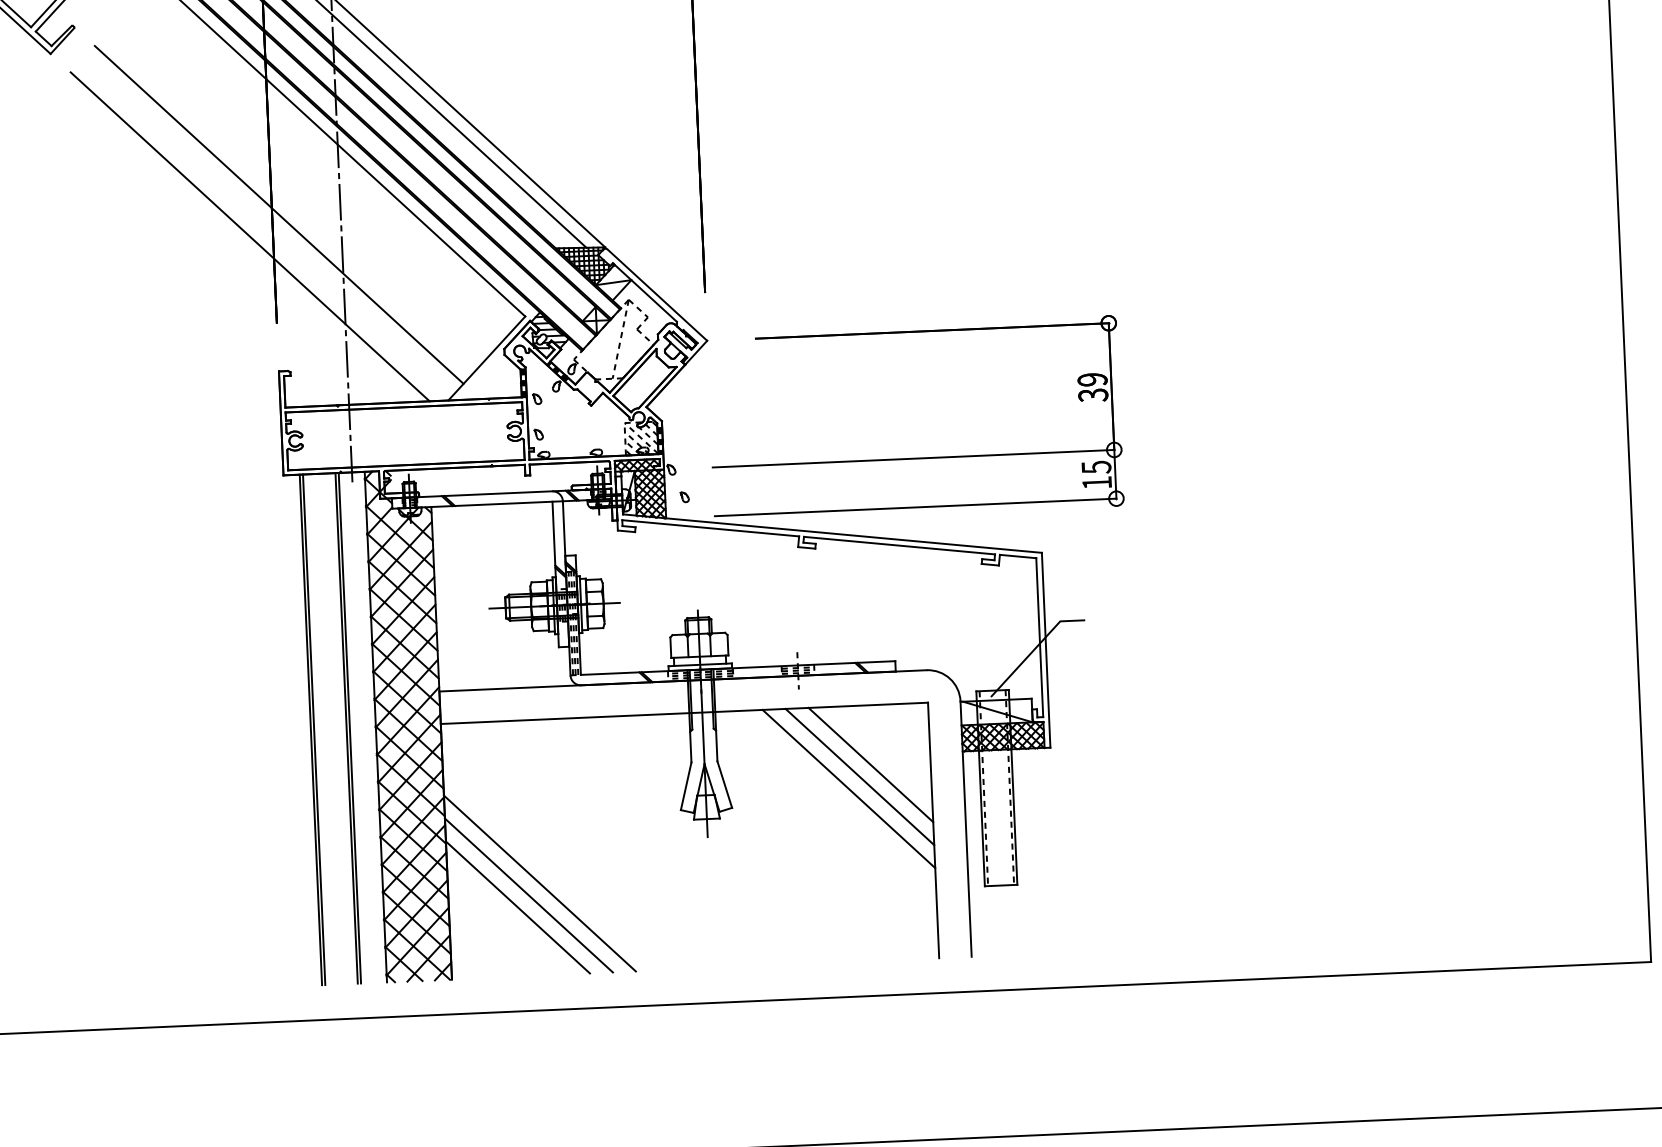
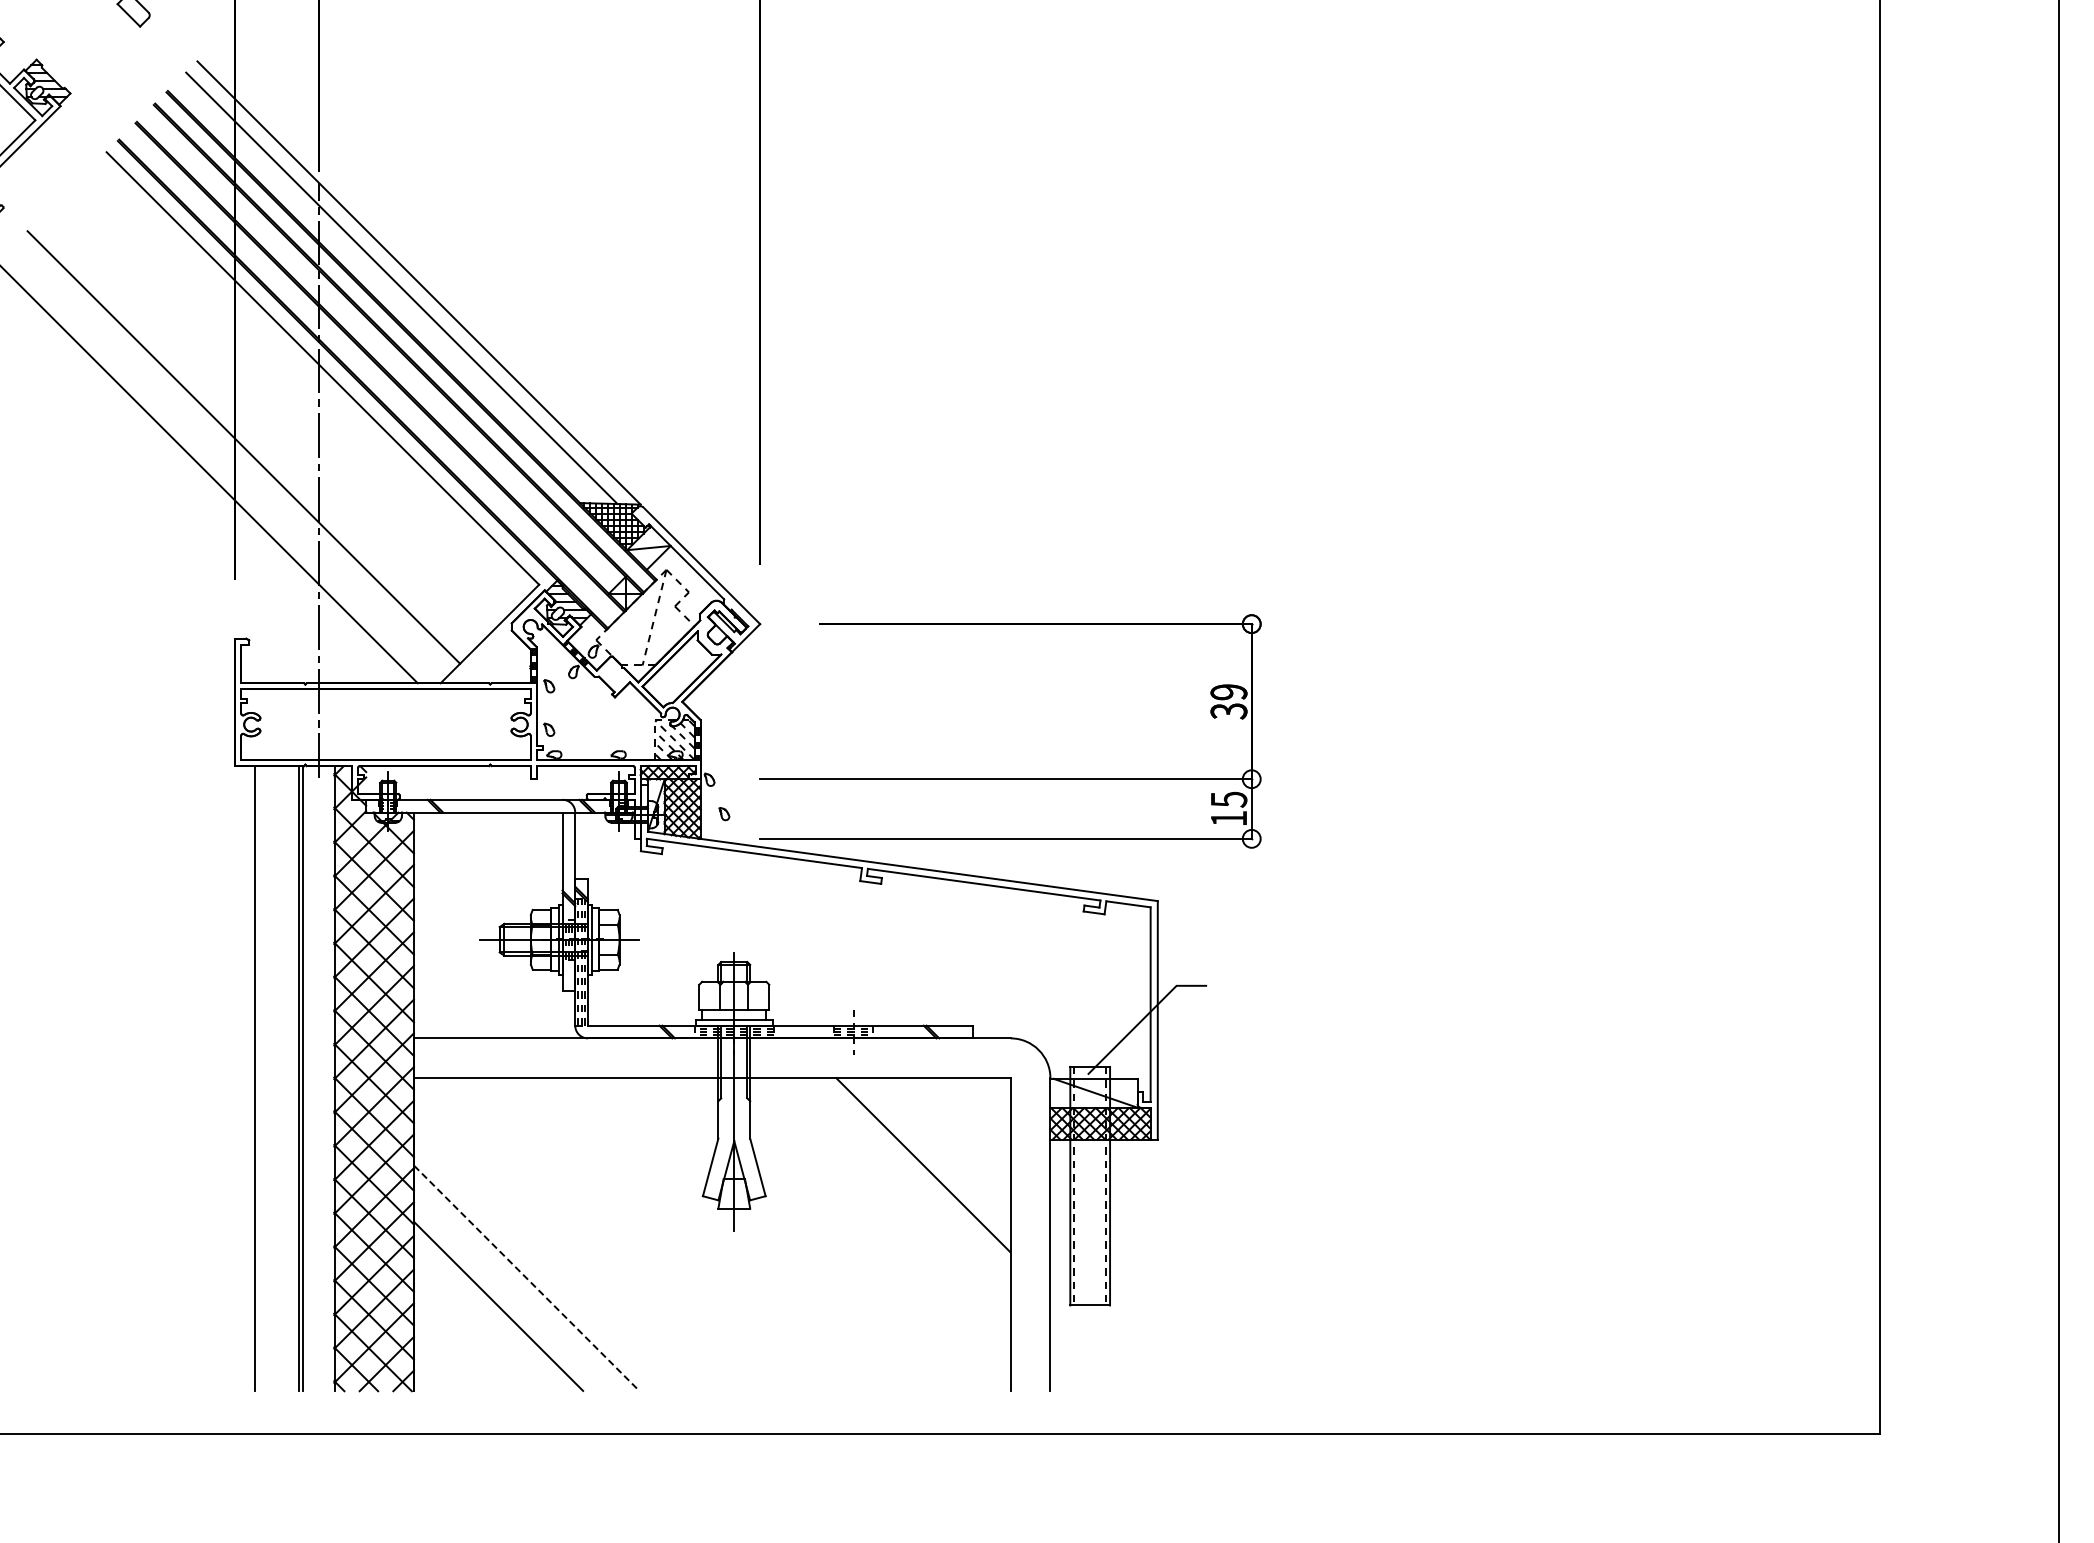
line: (314, 729) -> (259, 1078), removed
line: (870, 765) -> (937, 1151), removed
line: (849, 789) -> (909, 1179), removed
line: (540, 883) -> (527, 1278), solid -> dashed
line: (528, 894) -> (512, 1291), removed

